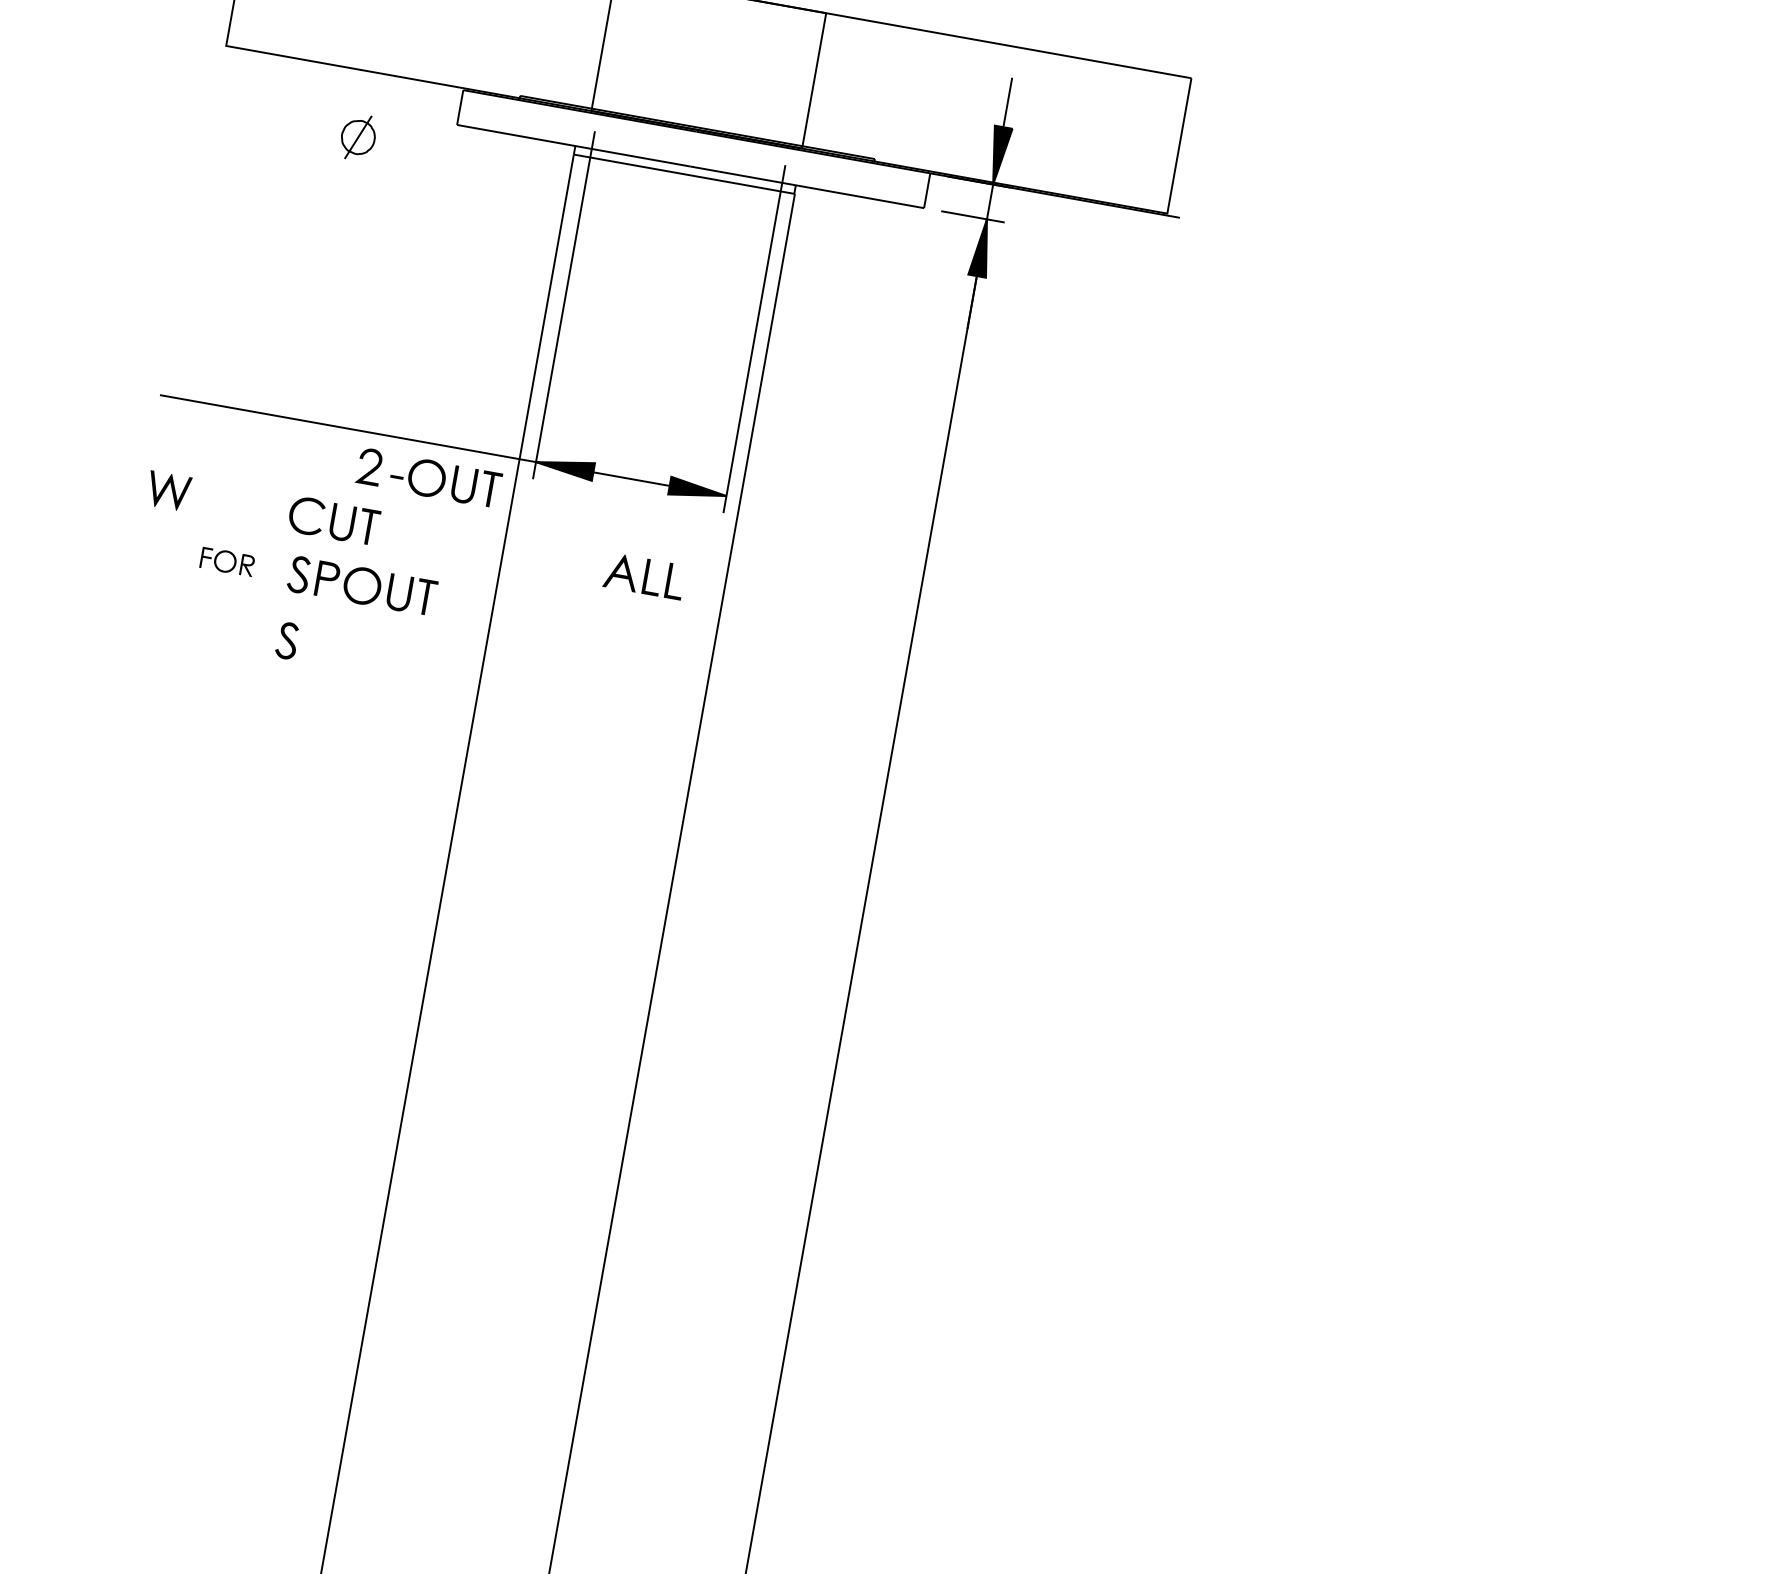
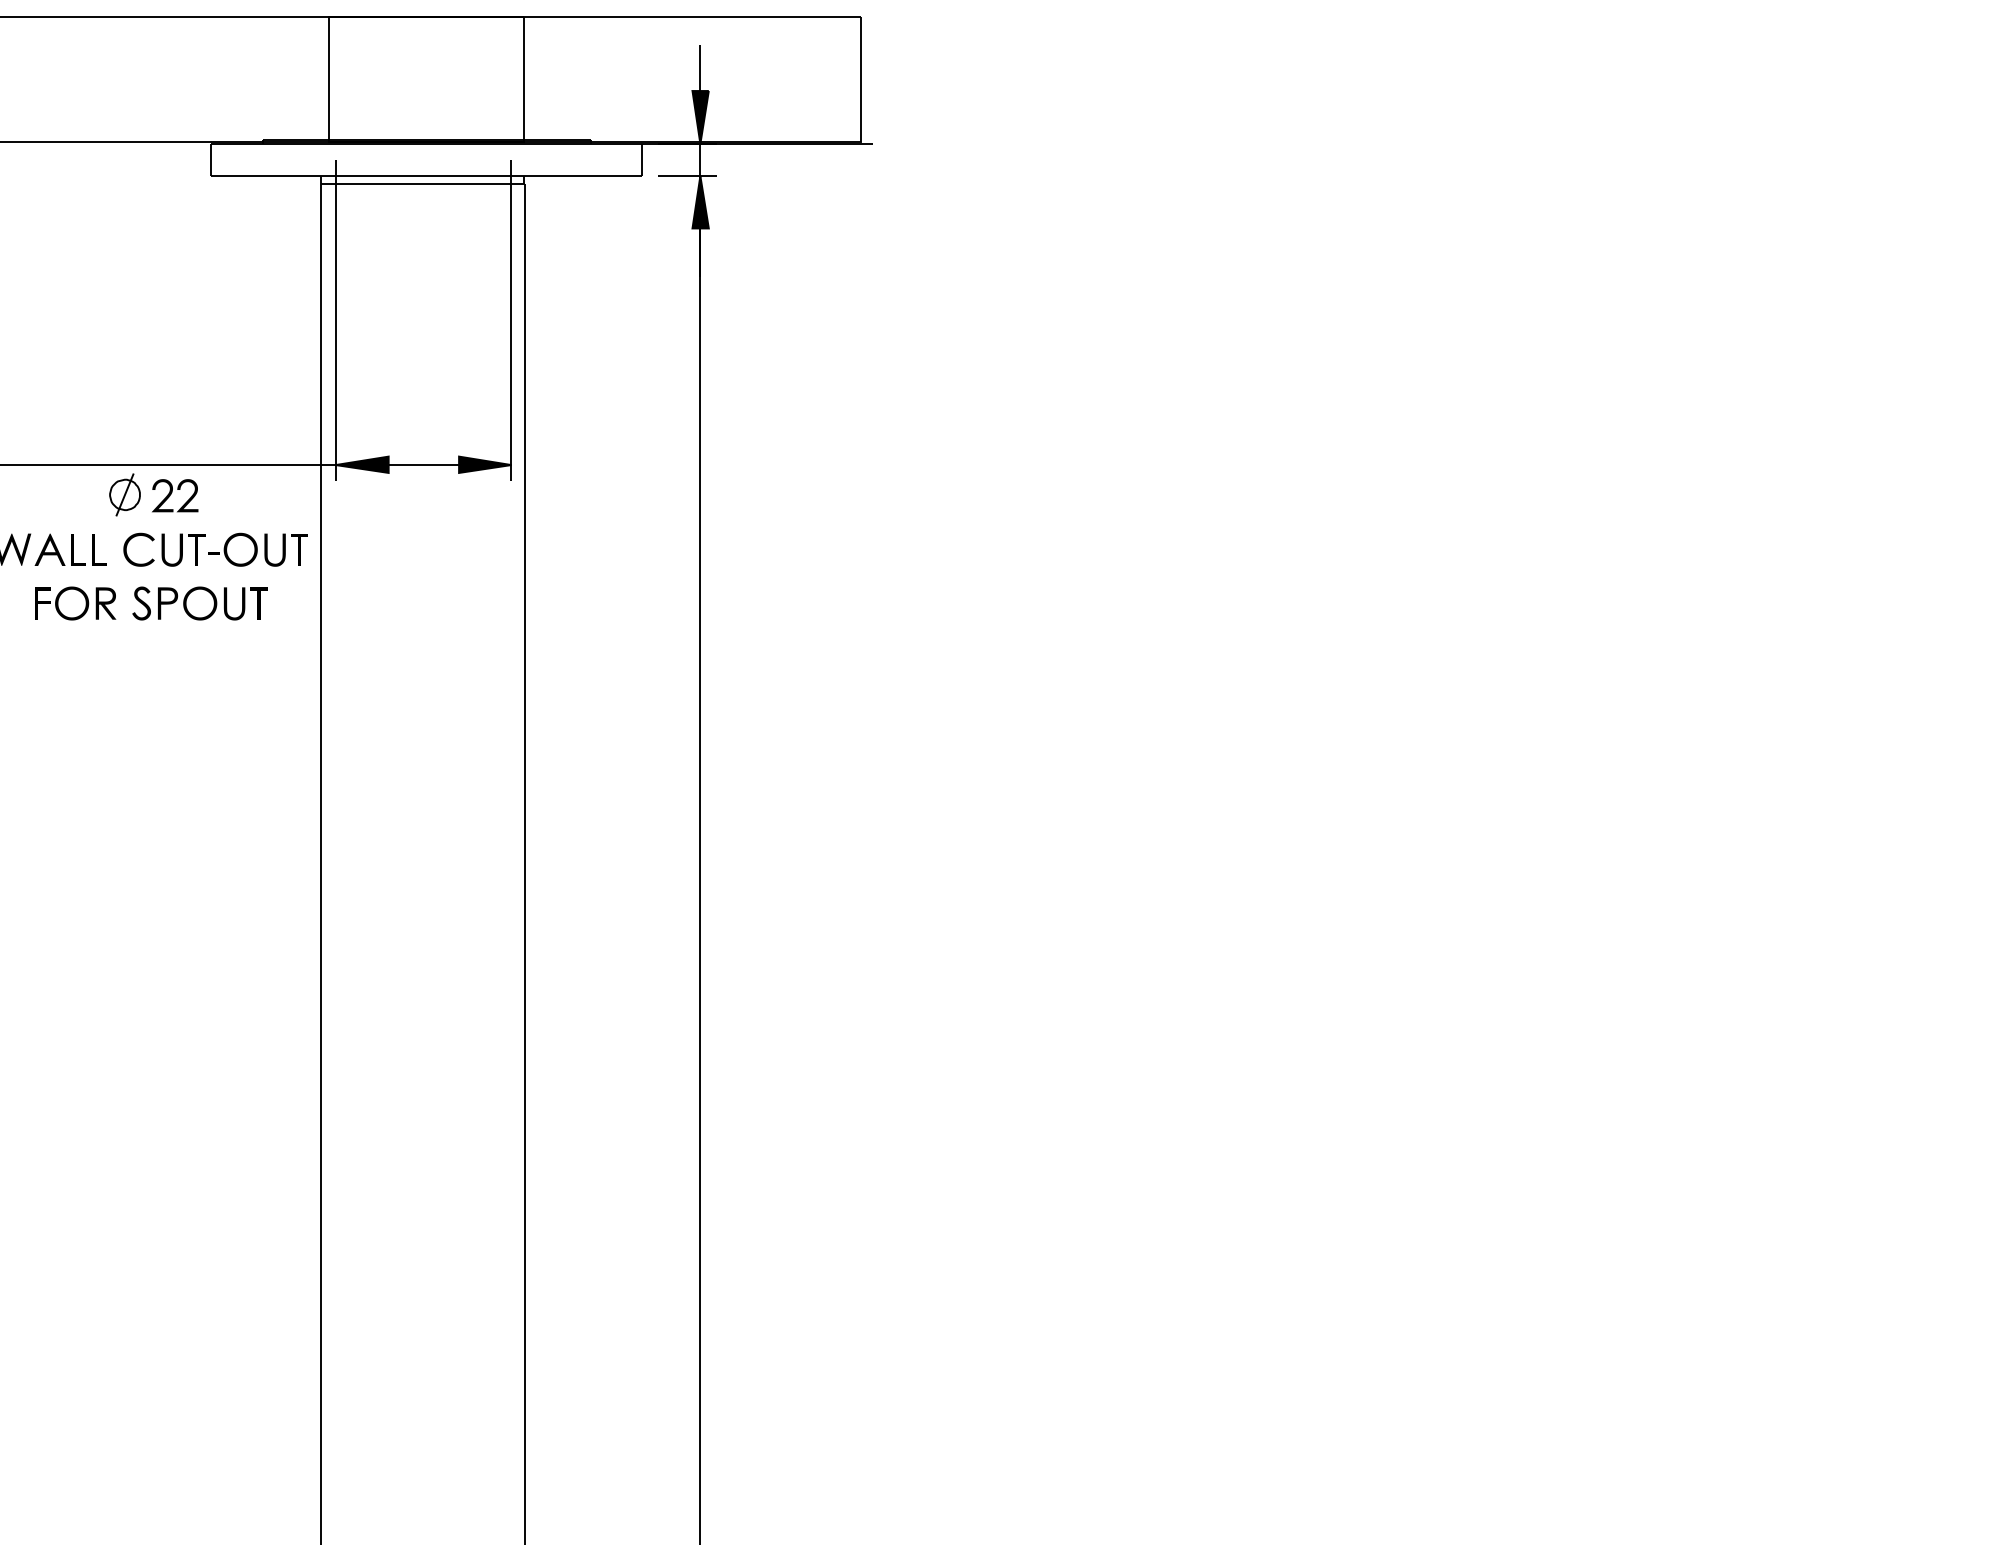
part: (357, 136) -> (124, 494), moved
fill: (342, 461) -> (162, 495), added
part: (445, 481) -> (257, 549), moved
part: (227, 561) -> (75, 603), size x1.67
part: (644, 575) -> (70, 549), moved
part: (287, 640) -> (141, 664), removed

